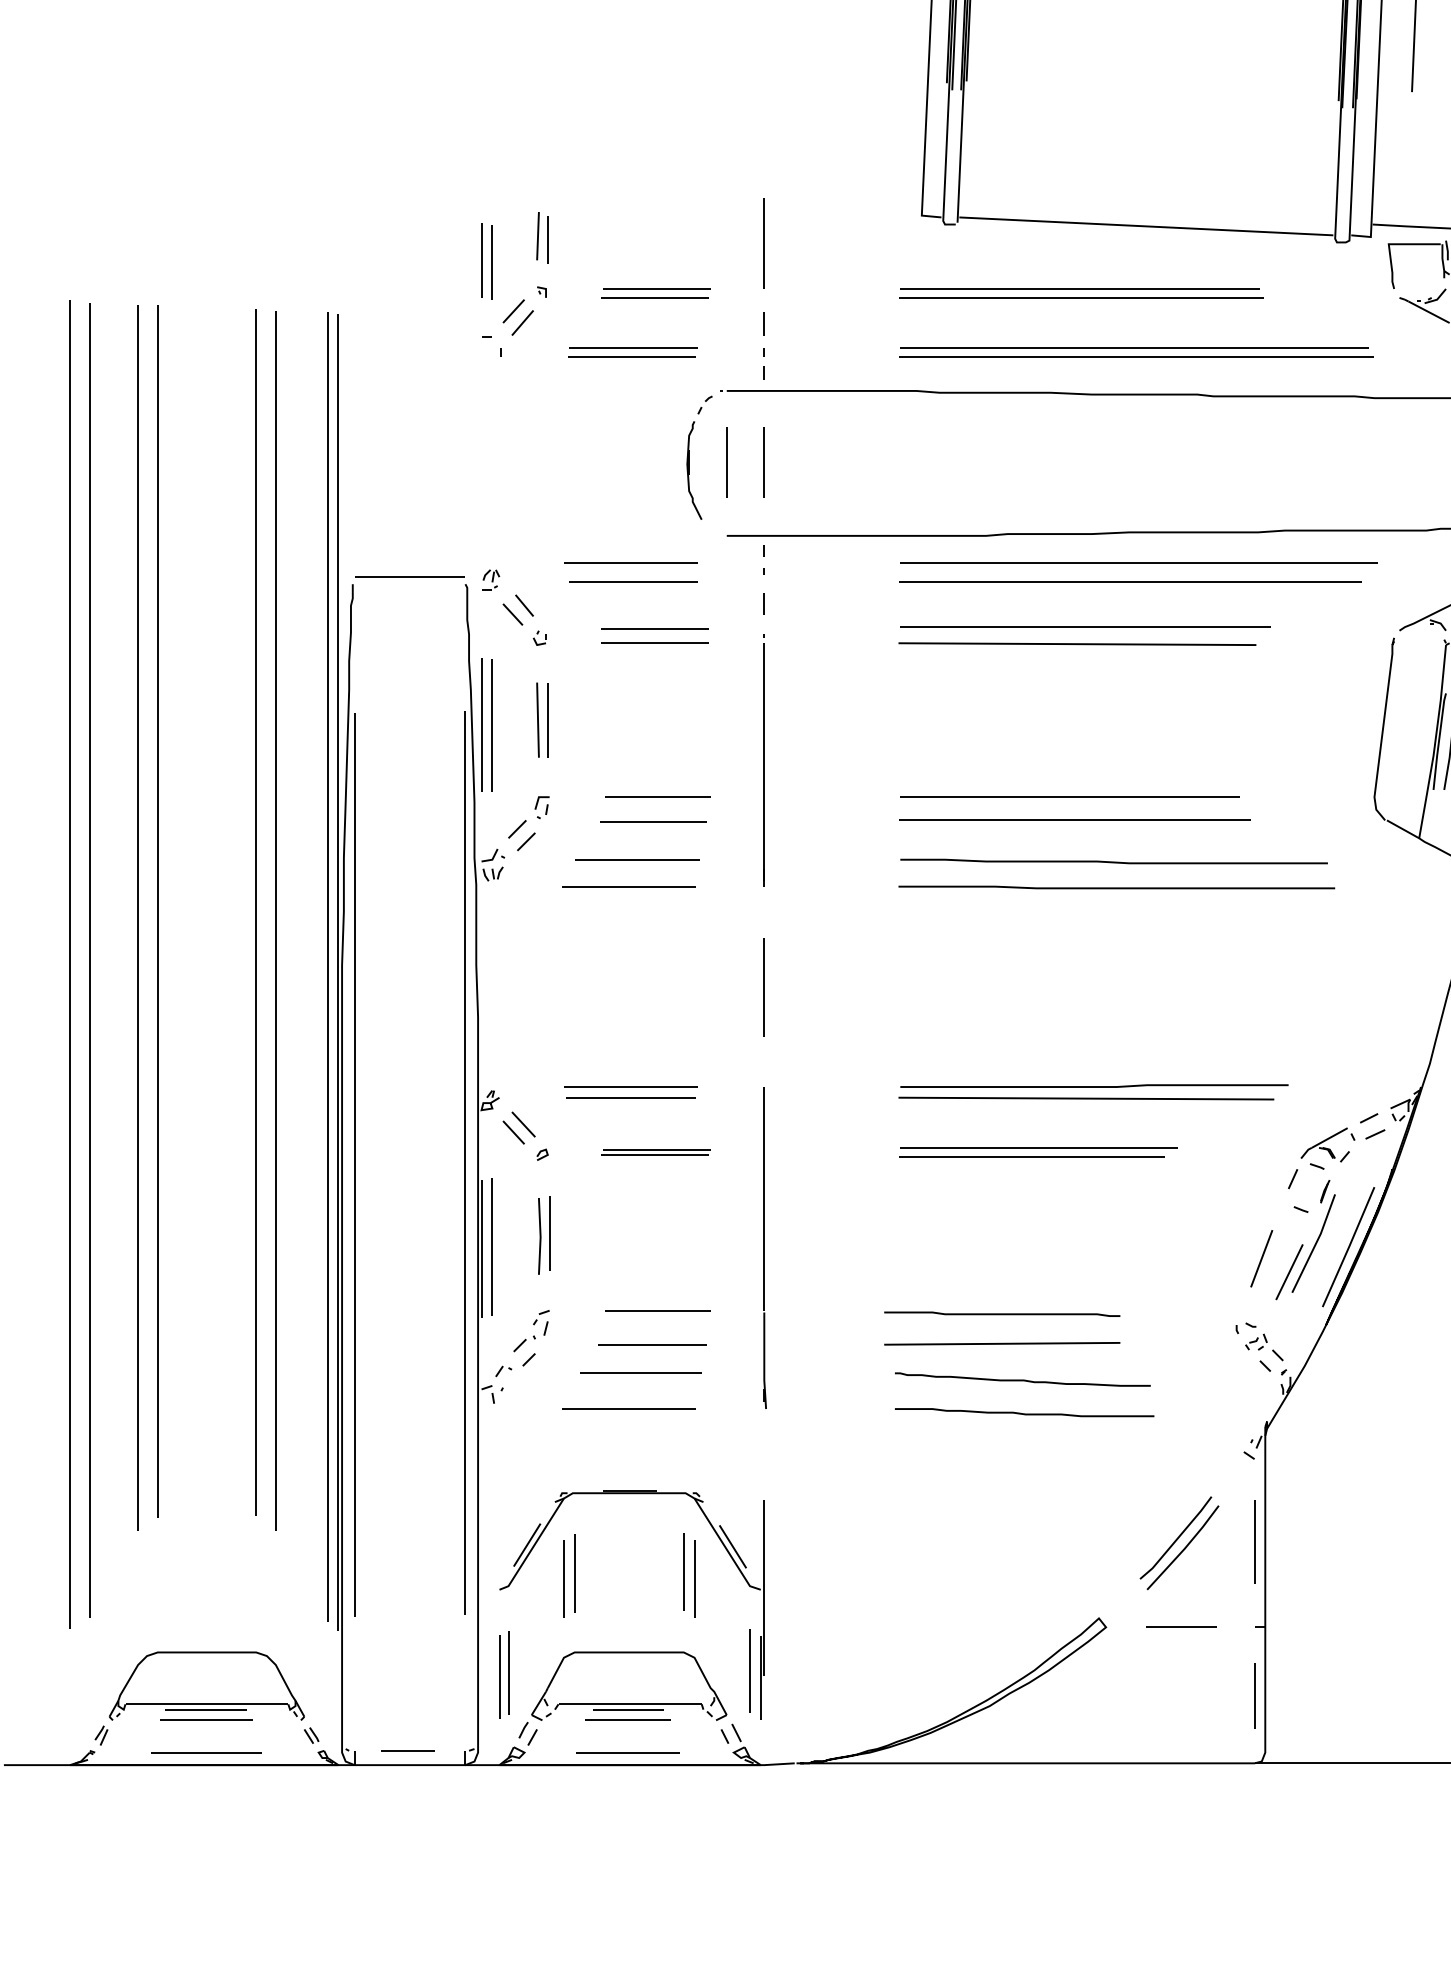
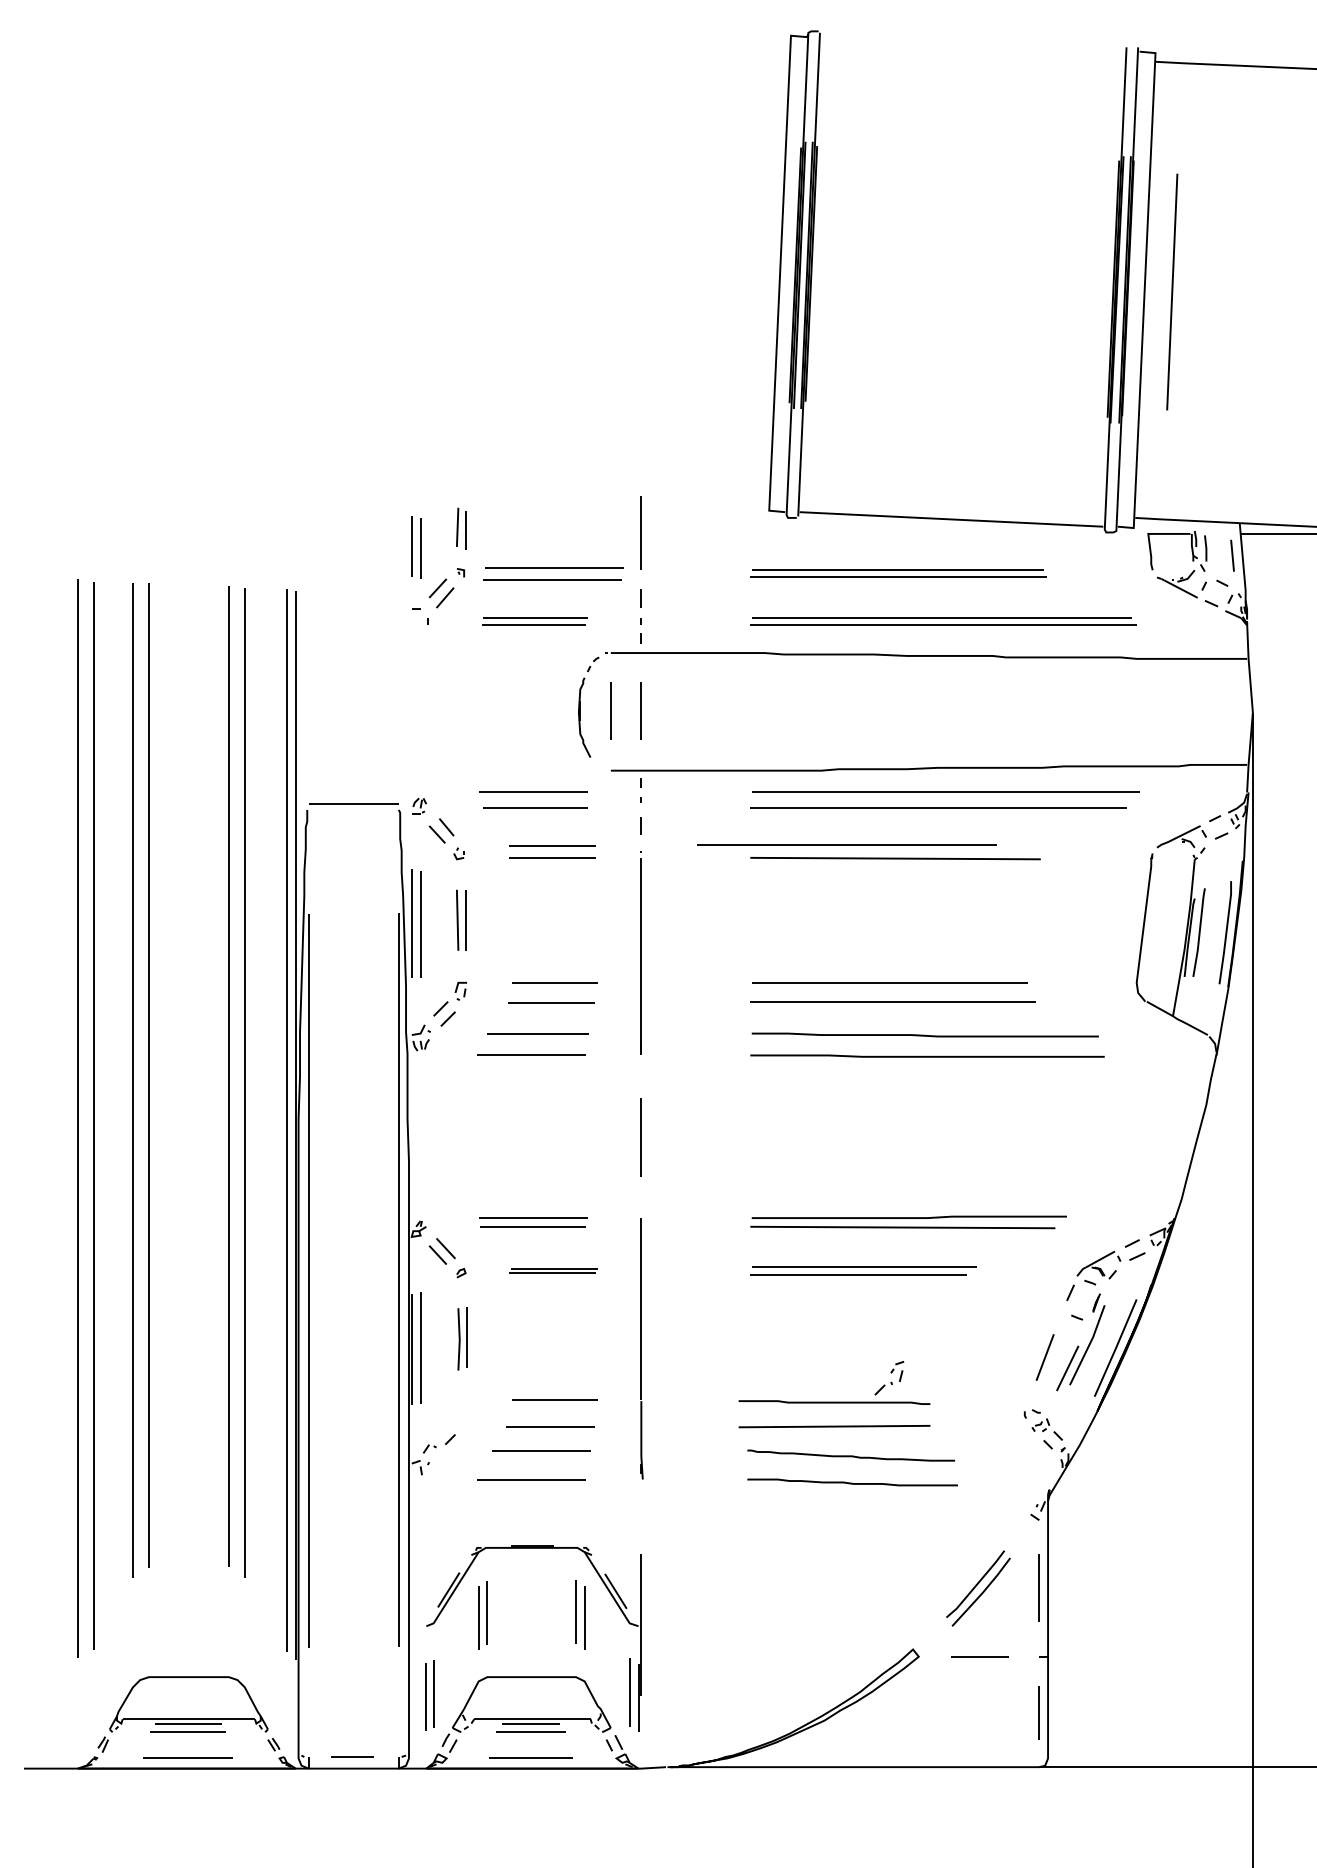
part: (656, 292) -> (553, 573), size x1.6
line: (1084, 626) -> (846, 844), moved
part: (531, 1331) -> (889, 1378), moved

